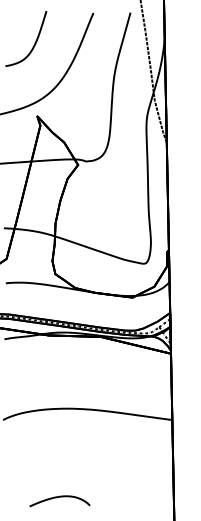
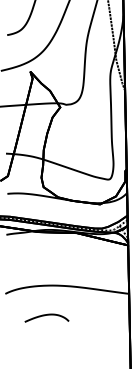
curve: (59, 497) -> (46, 315), moved

